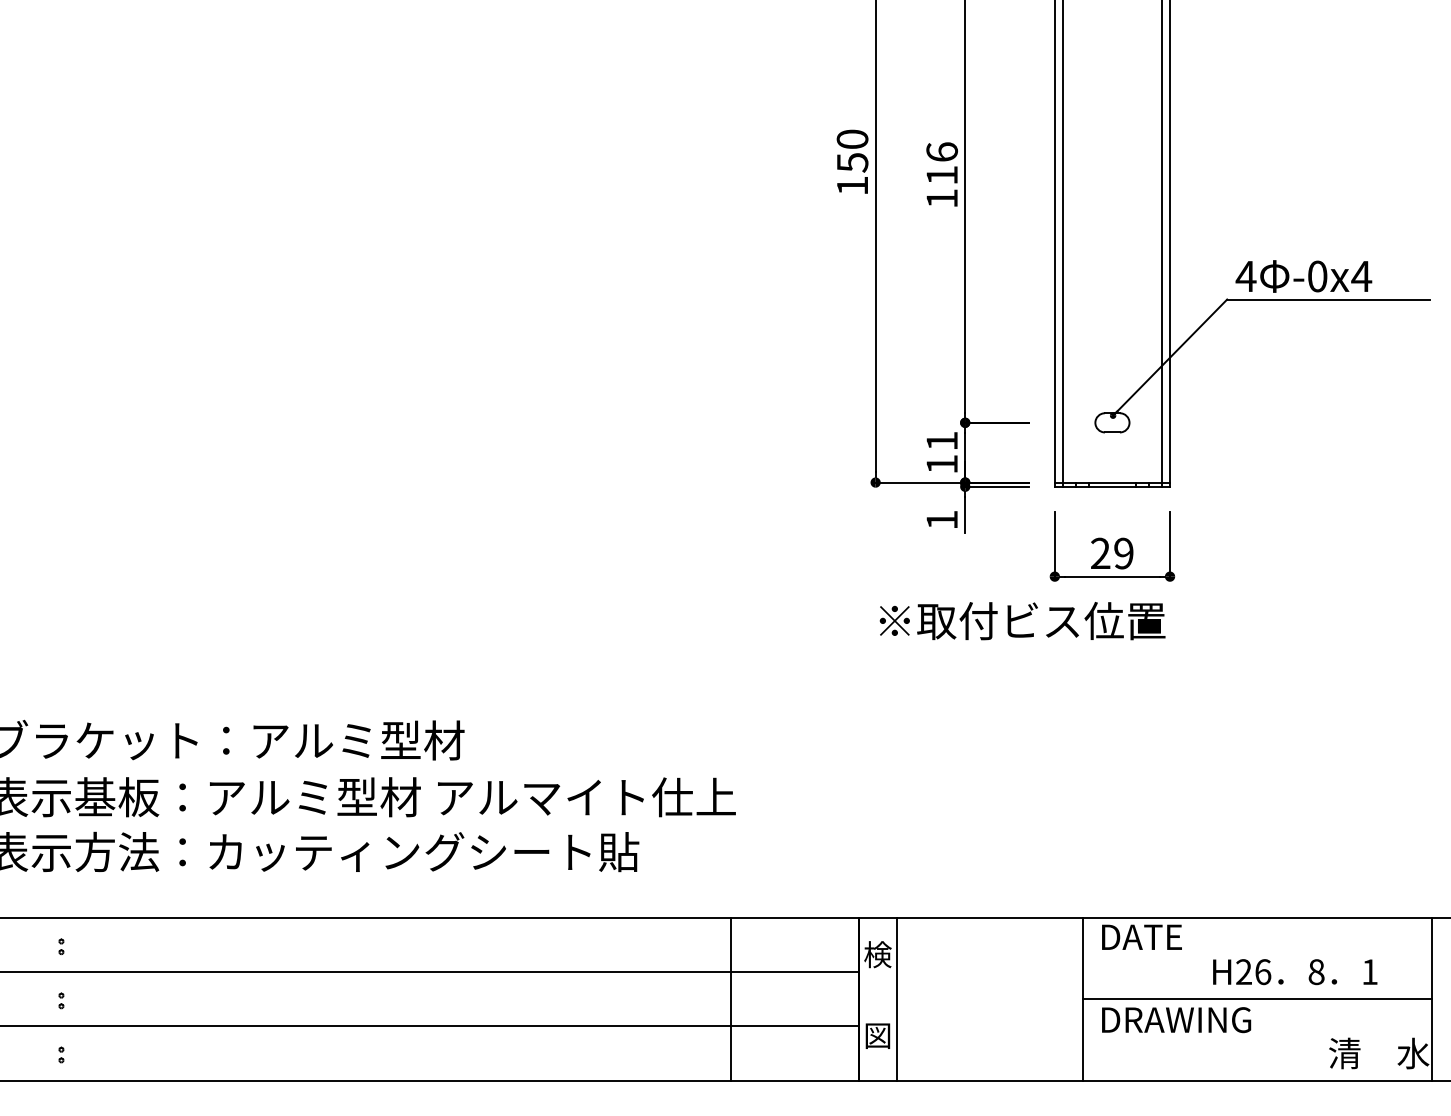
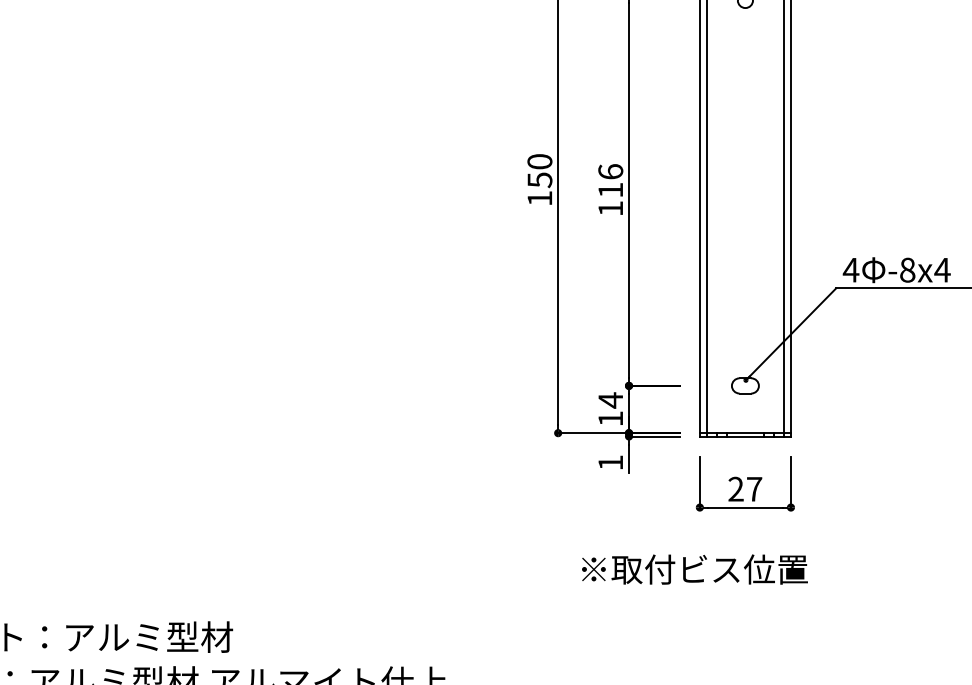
text: (1317, 276) -> (907, 270), -0x4 -> -8x4
text: (941, 440) -> (610, 399), 11 -> 14
text: (1123, 553) -> (754, 489), 29 -> 27
text: (1022, 621) -> (694, 569), moved

